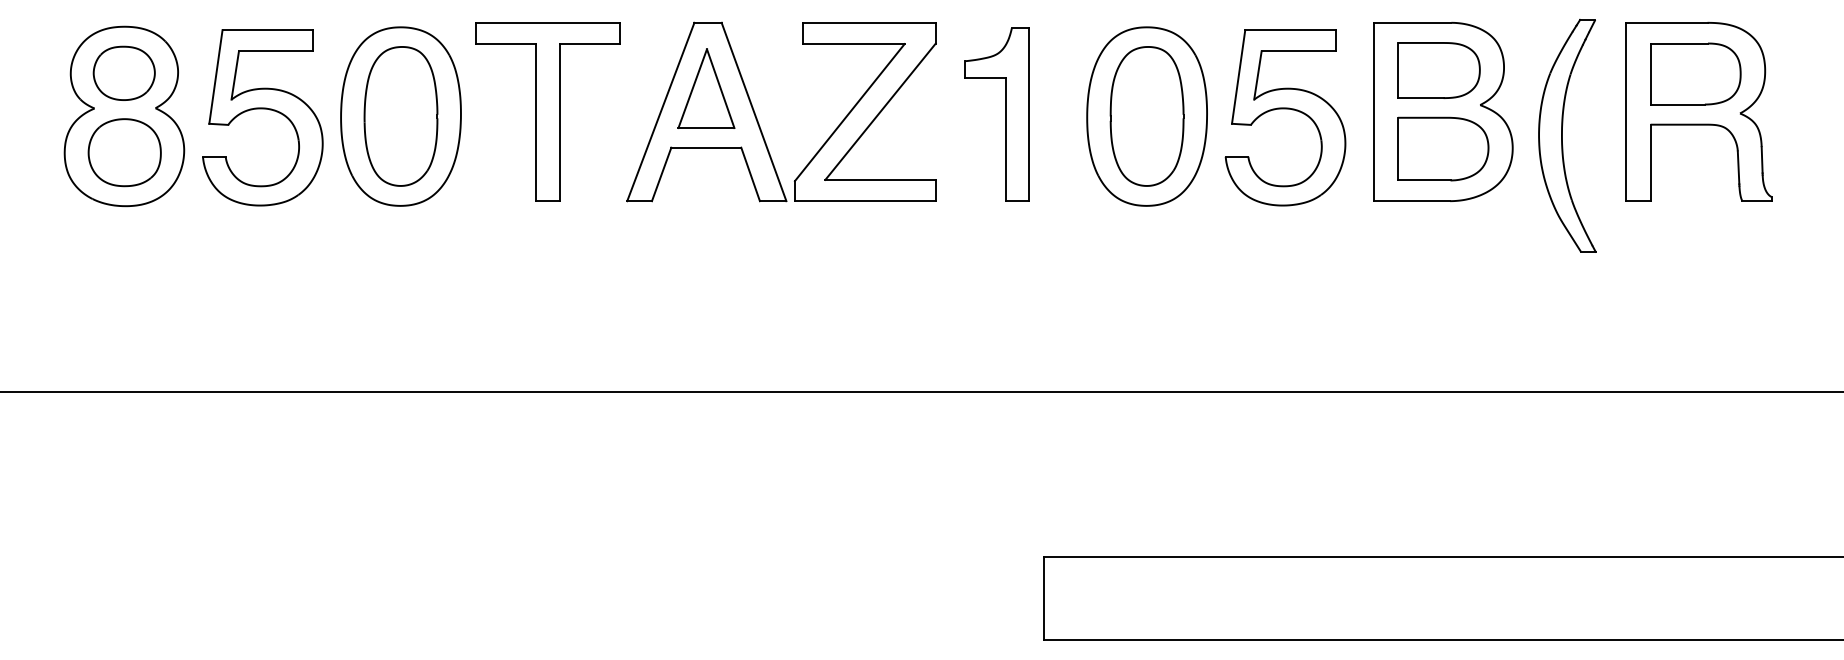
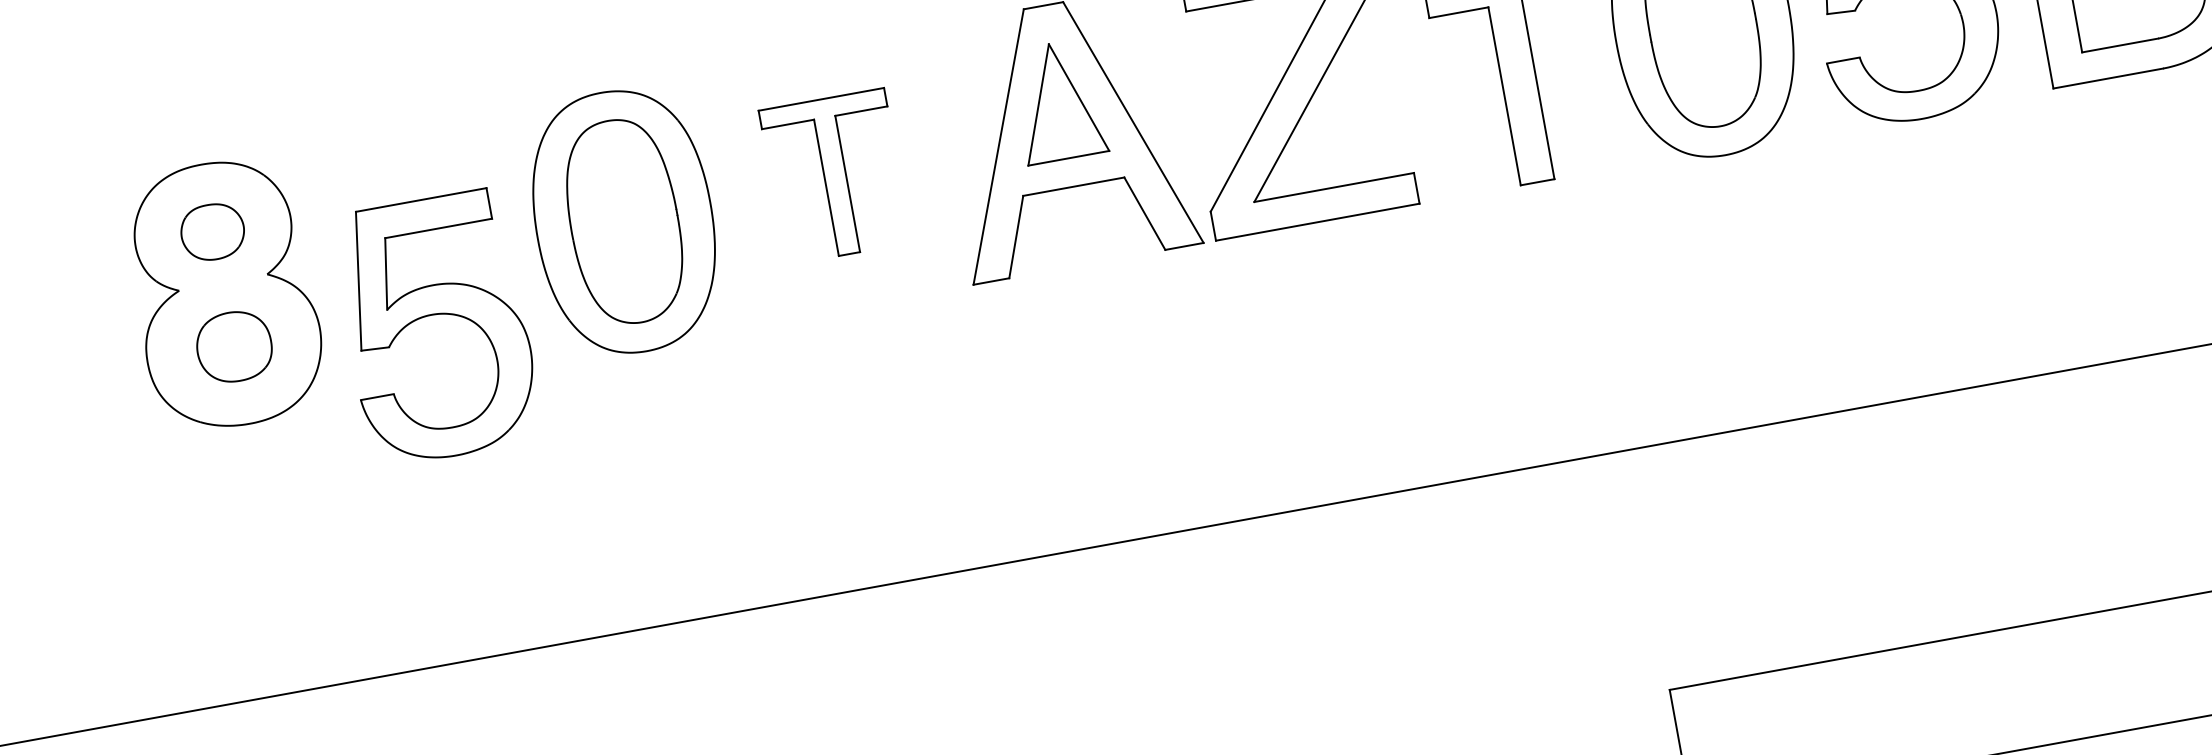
part: (123, 72) -> (211, 231), size x0.7
part: (262, 109) -> (434, 316), moved
part: (547, 111) -> (834, 176), size x0.6
part: (124, 152) -> (234, 346), size x0.7

